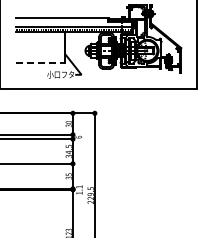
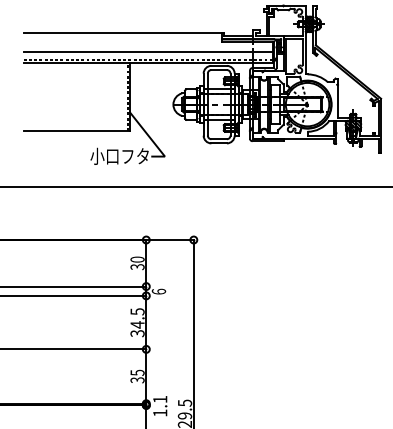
line: (40, 63) -> (75, 132), dashed -> solid

